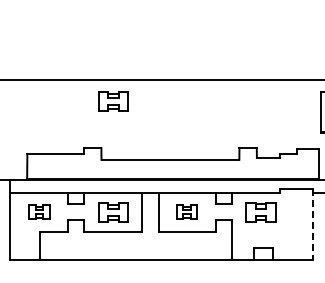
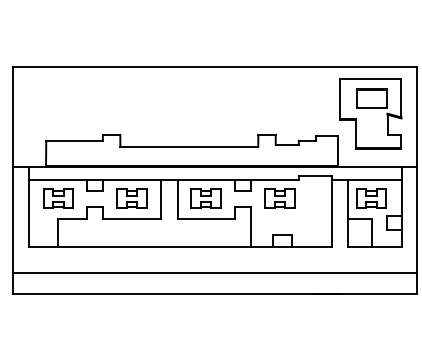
part: (112, 100) -> (131, 87), removed
part: (39, 211) -> (58, 198), size x1.43
part: (186, 211) -> (205, 198), size x1.43
line: (312, 224) -> (331, 211), dashed -> solid

